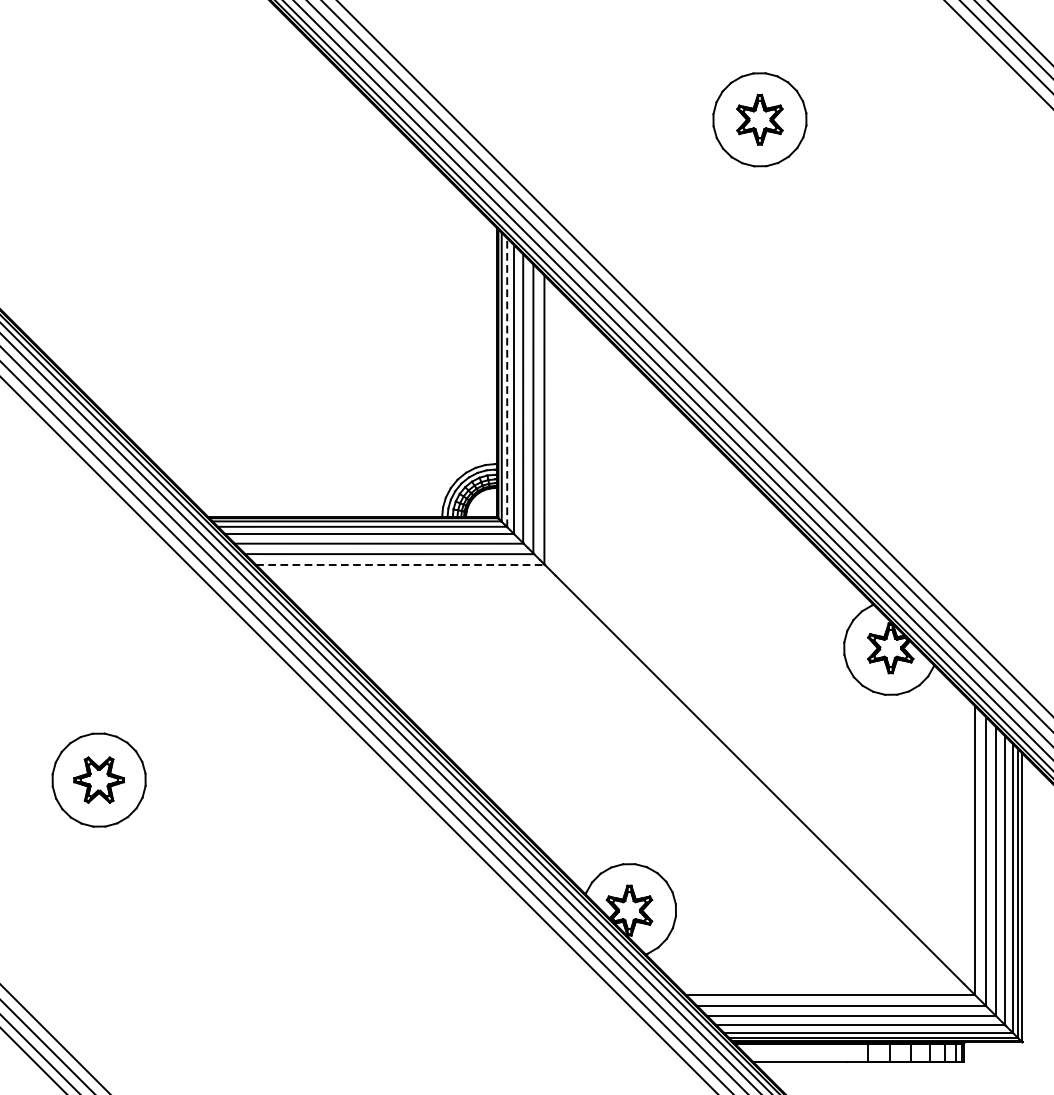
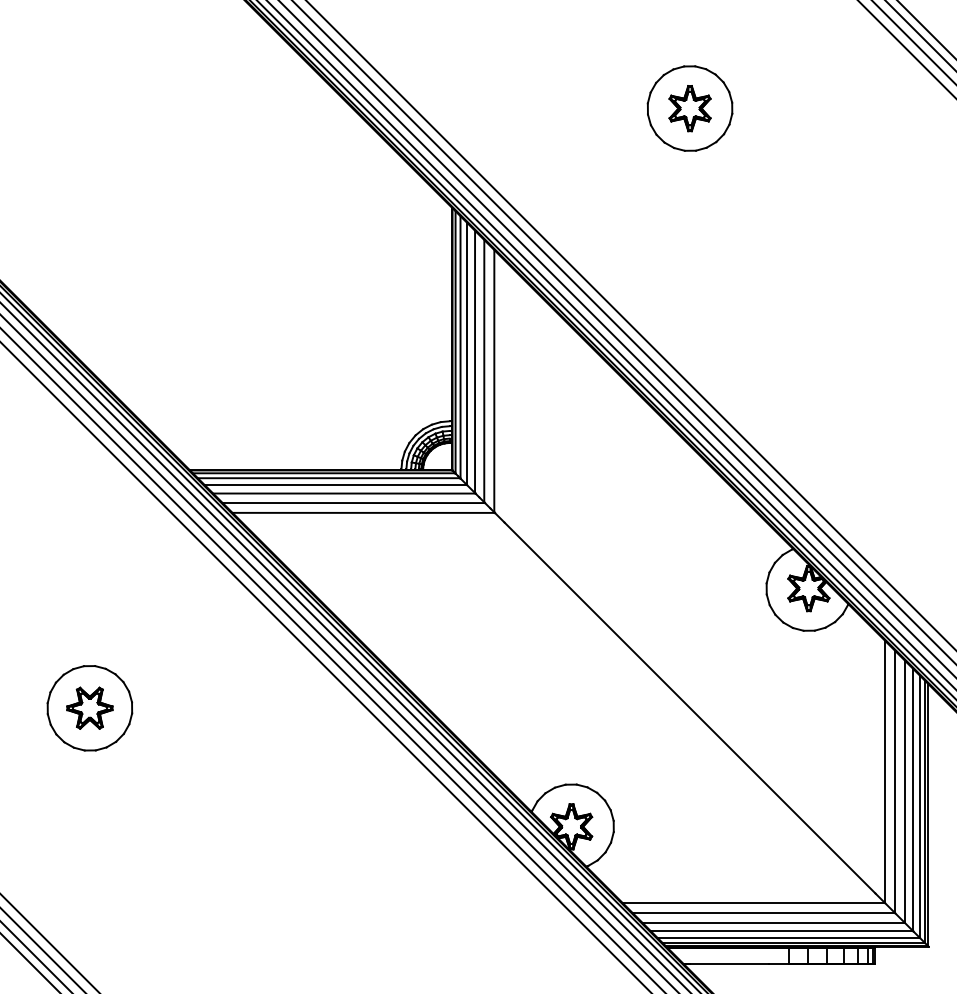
line: (507, 381) -> (460, 346), dashed -> solid
line: (401, 564) -> (364, 512), dashed -> solid

